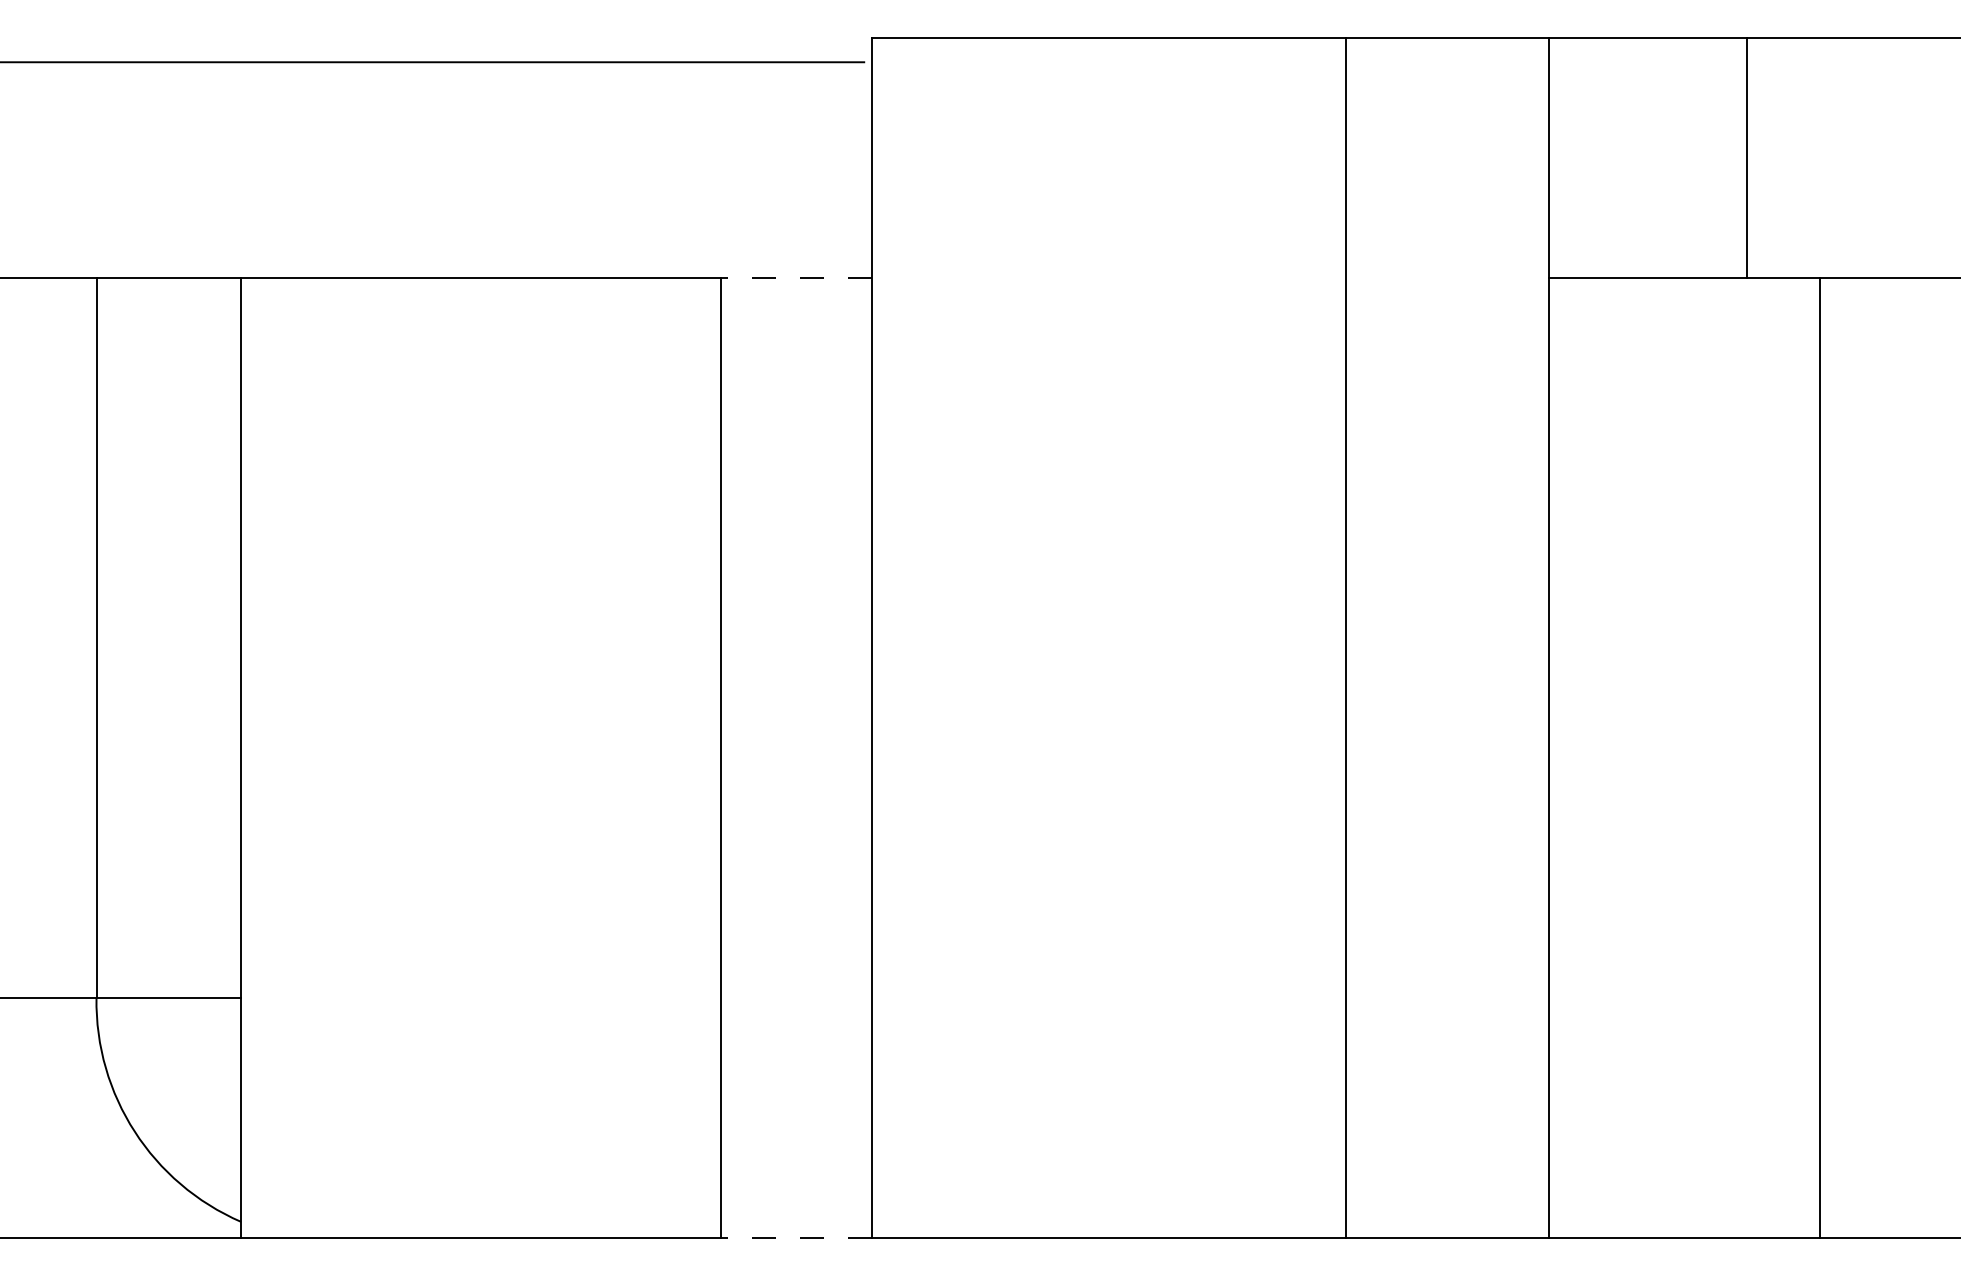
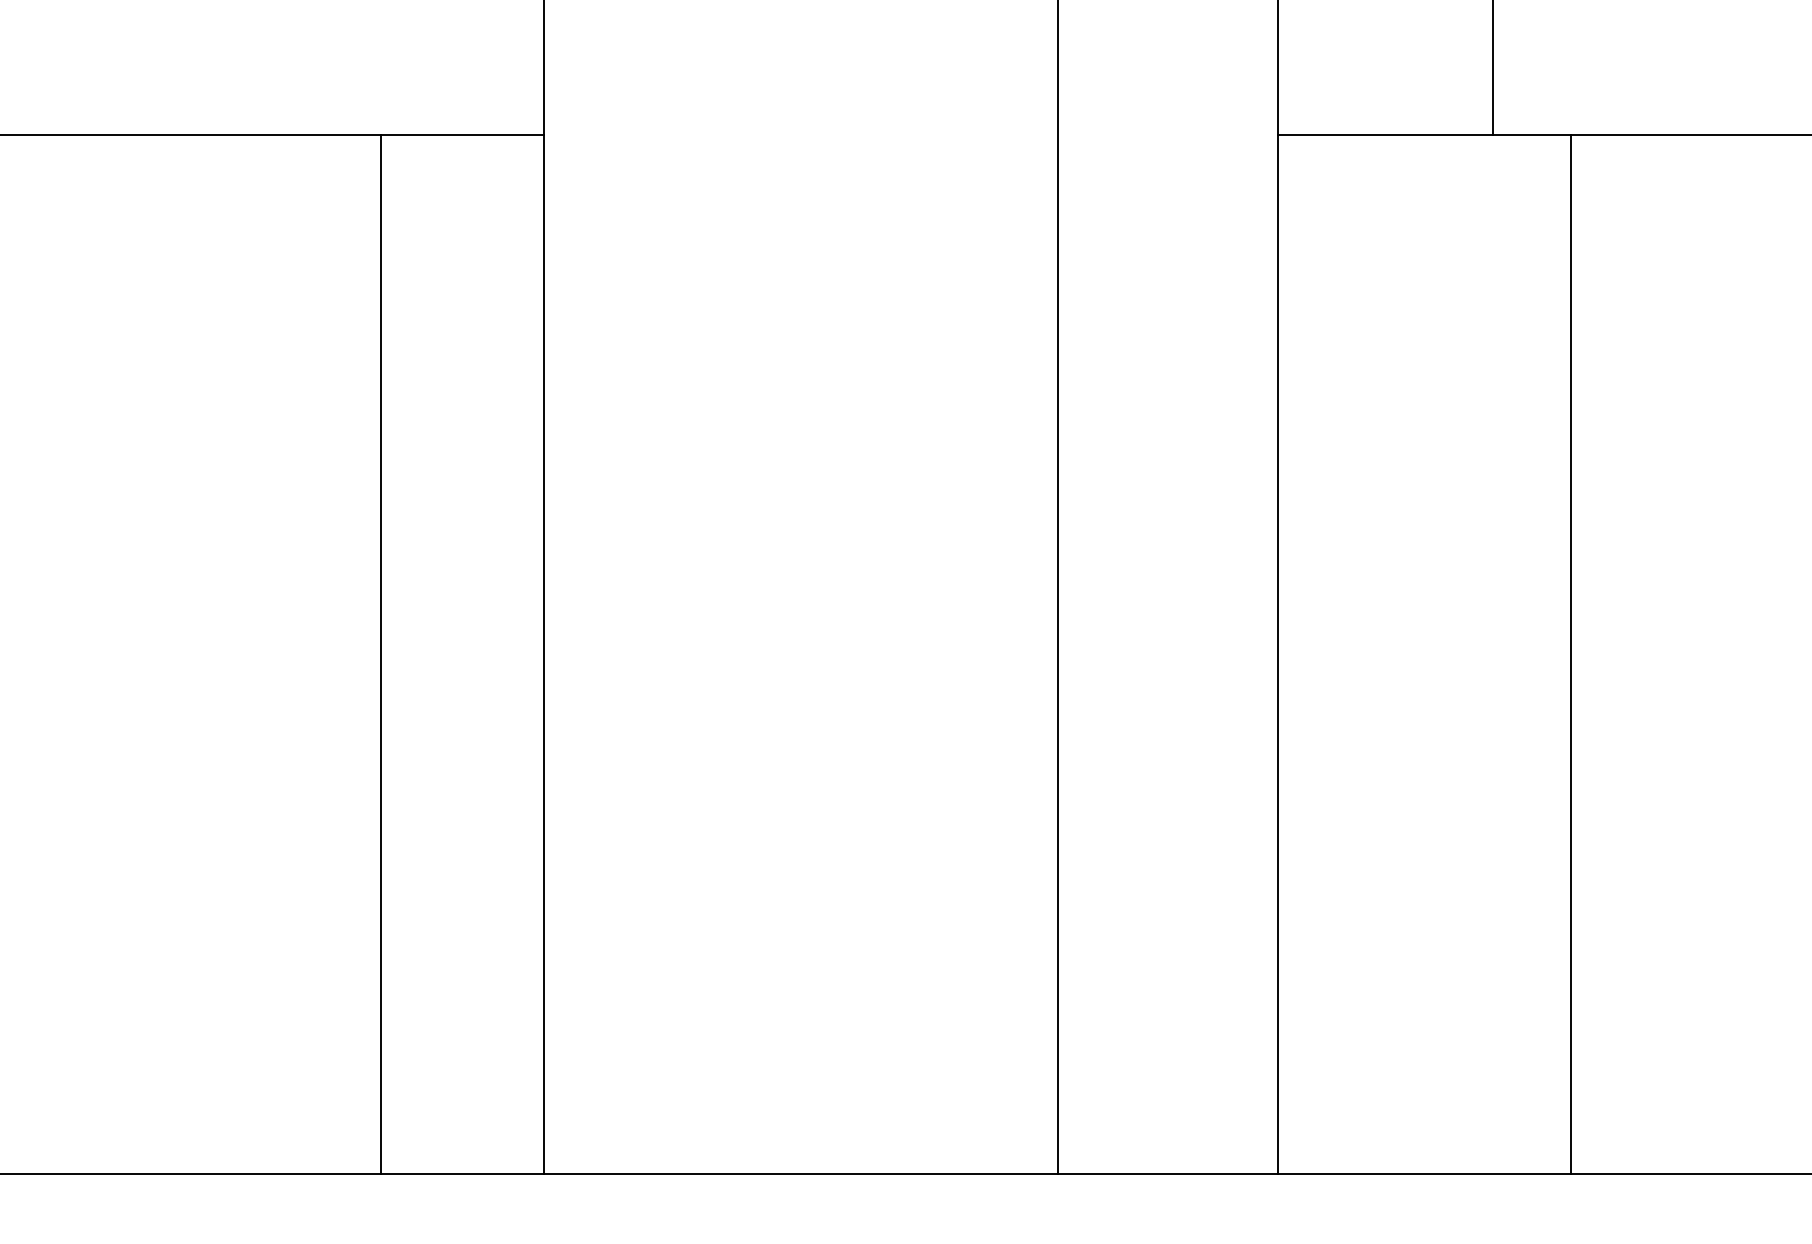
line: (795, 278) -> (461, 134), dashed -> solid
line: (795, 1237) -> (461, 1174), dashed -> solid

